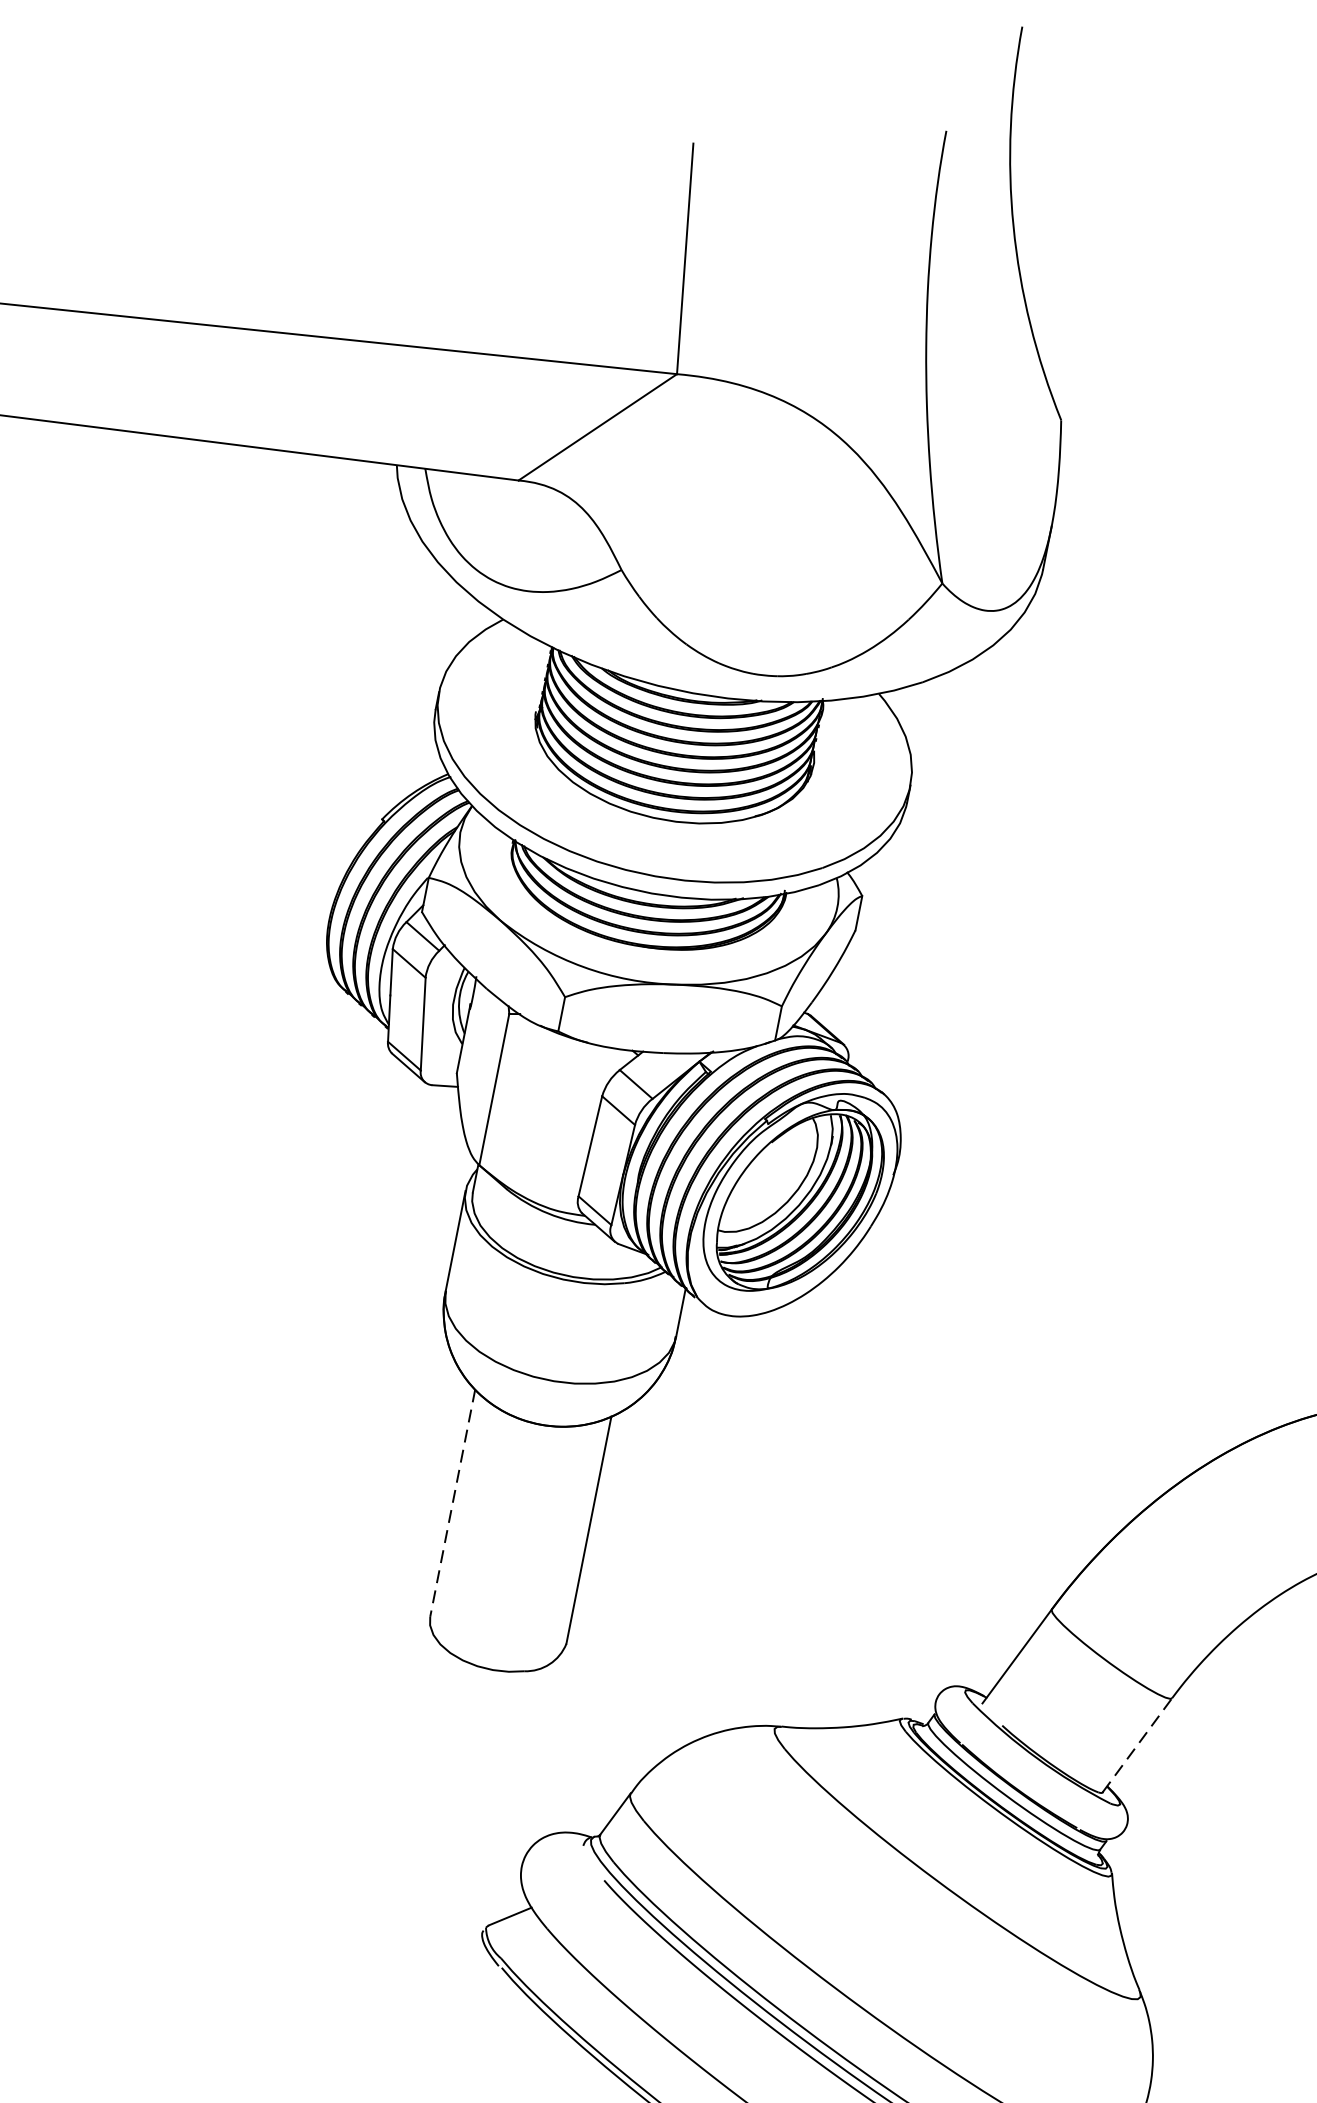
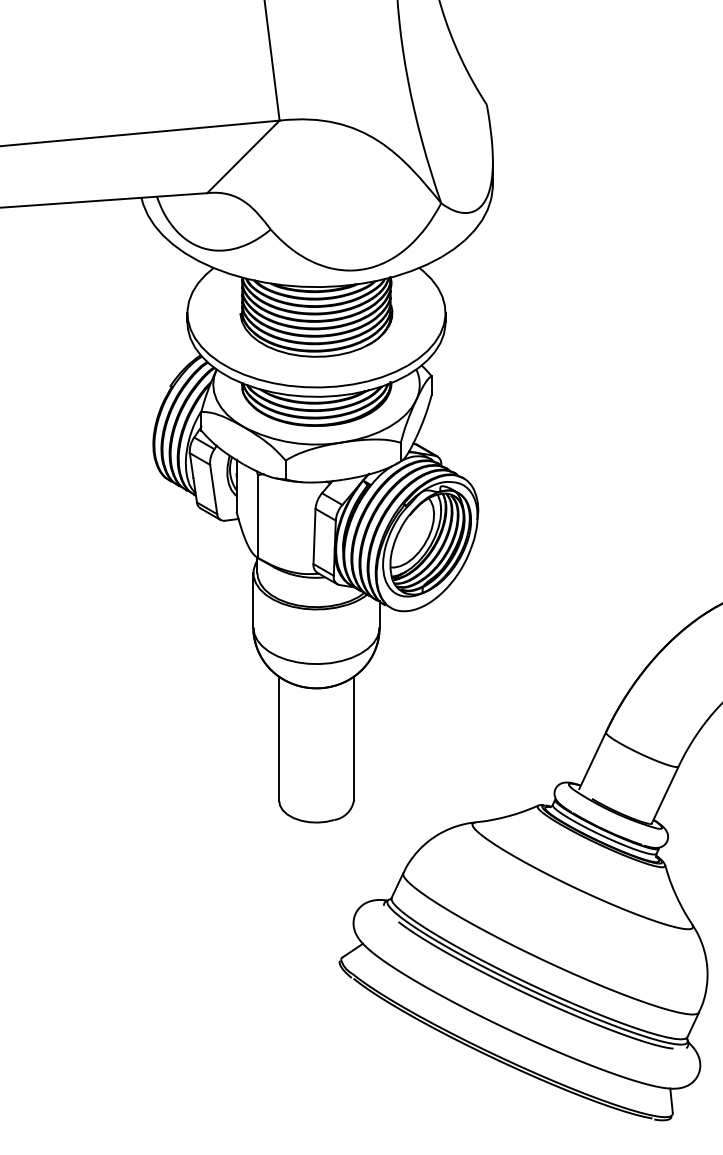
line: (453, 1504) -> (279, 739), dashed -> solid
line: (1138, 1744) -> (665, 794), dashed -> solid

